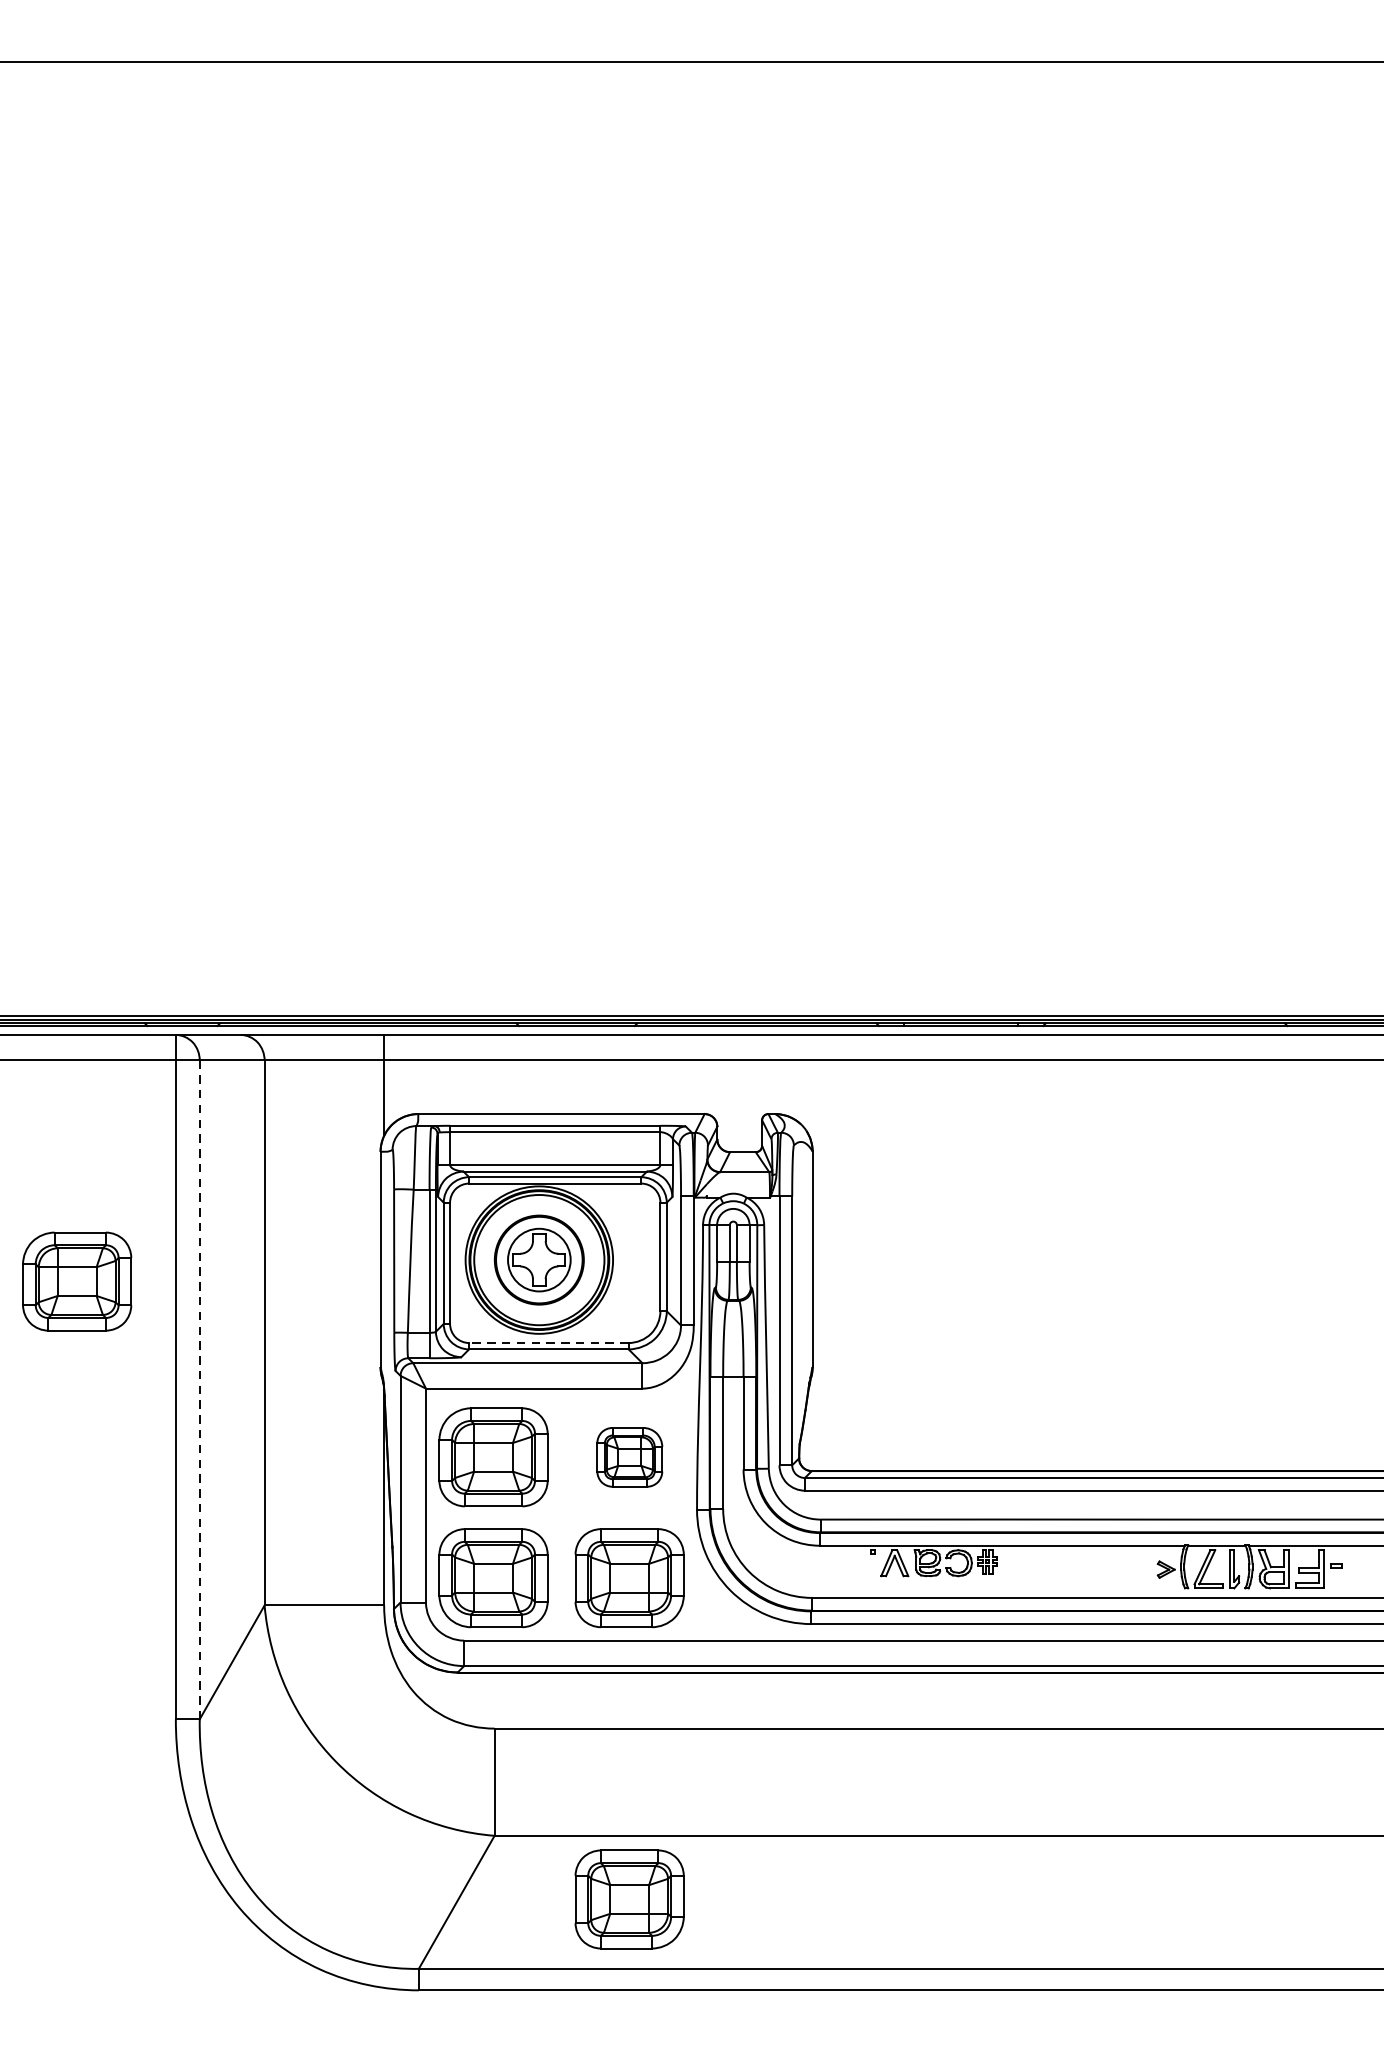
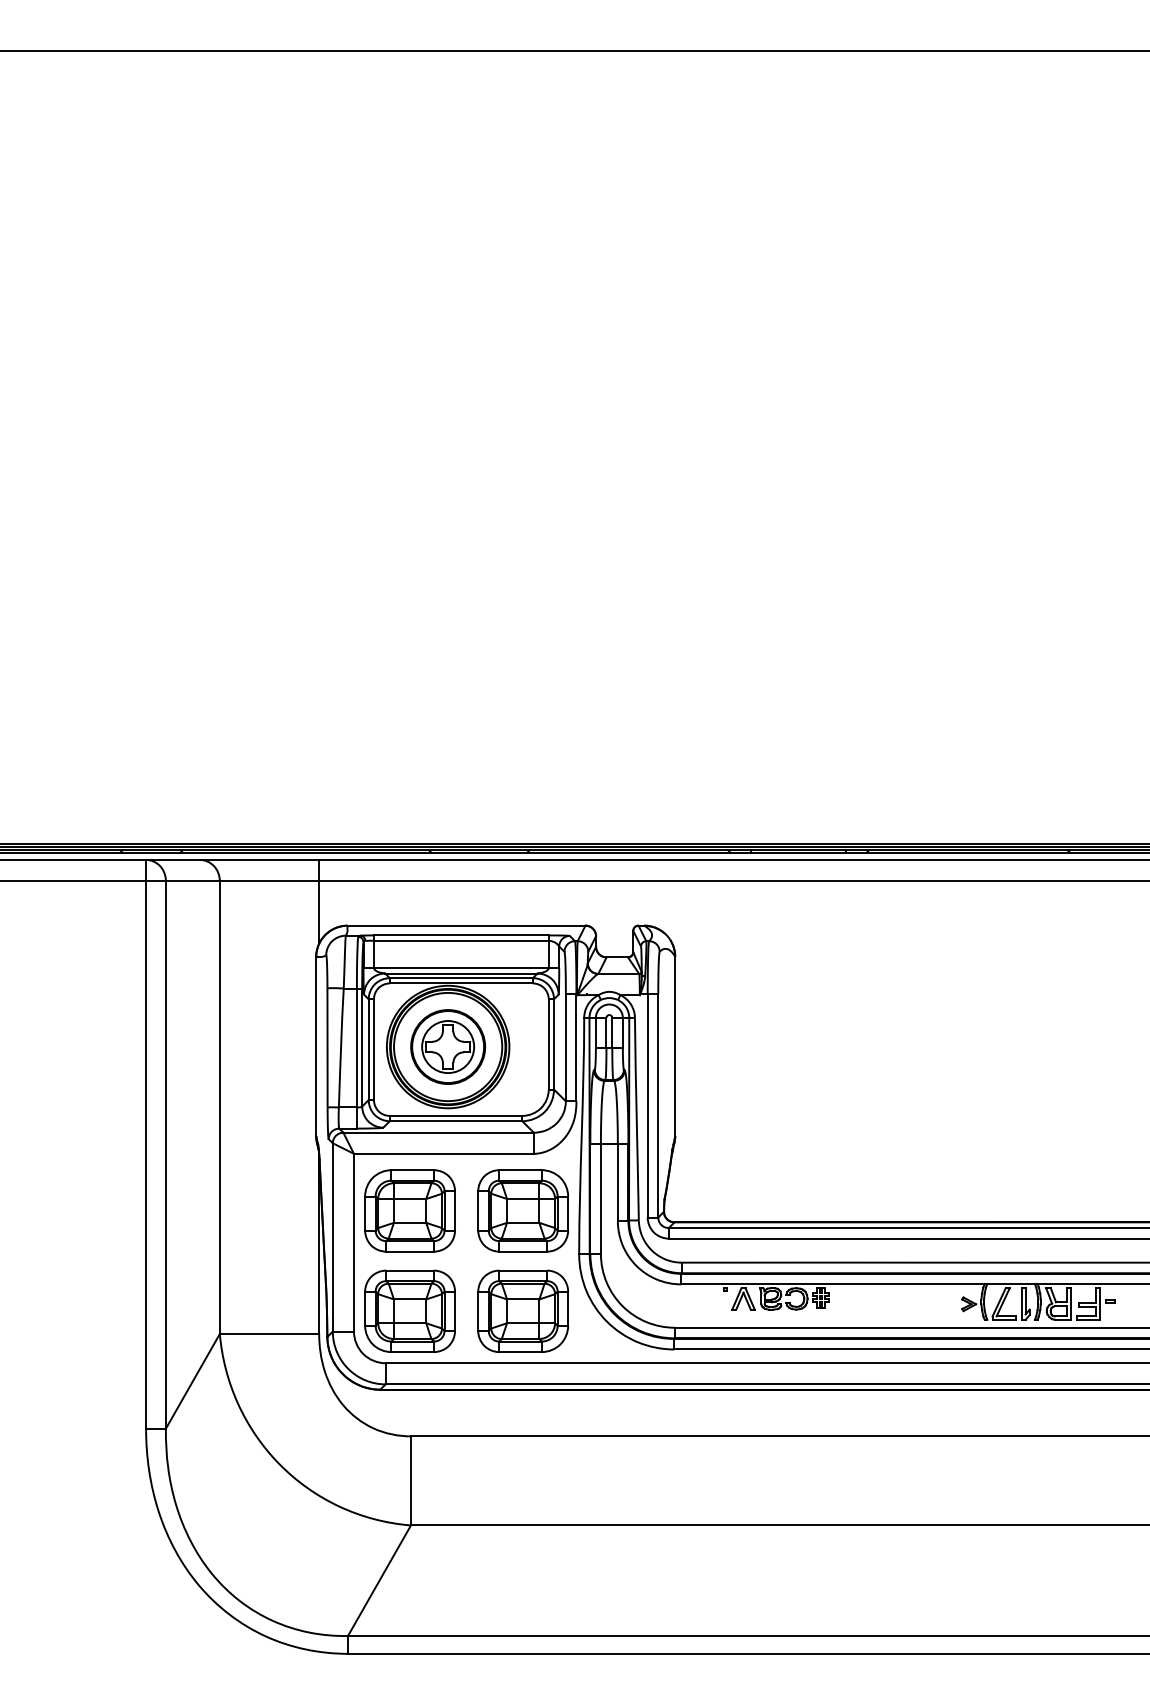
part: (76, 1281) -> (63, 1064), removed
line: (548, 1342) -> (455, 1115), dashed -> solid
line: (199, 1389) -> (165, 1154), dashed -> solid
part: (630, 1456) -> (523, 1210), size x1.67
part: (630, 1898) -> (523, 1577), removed

